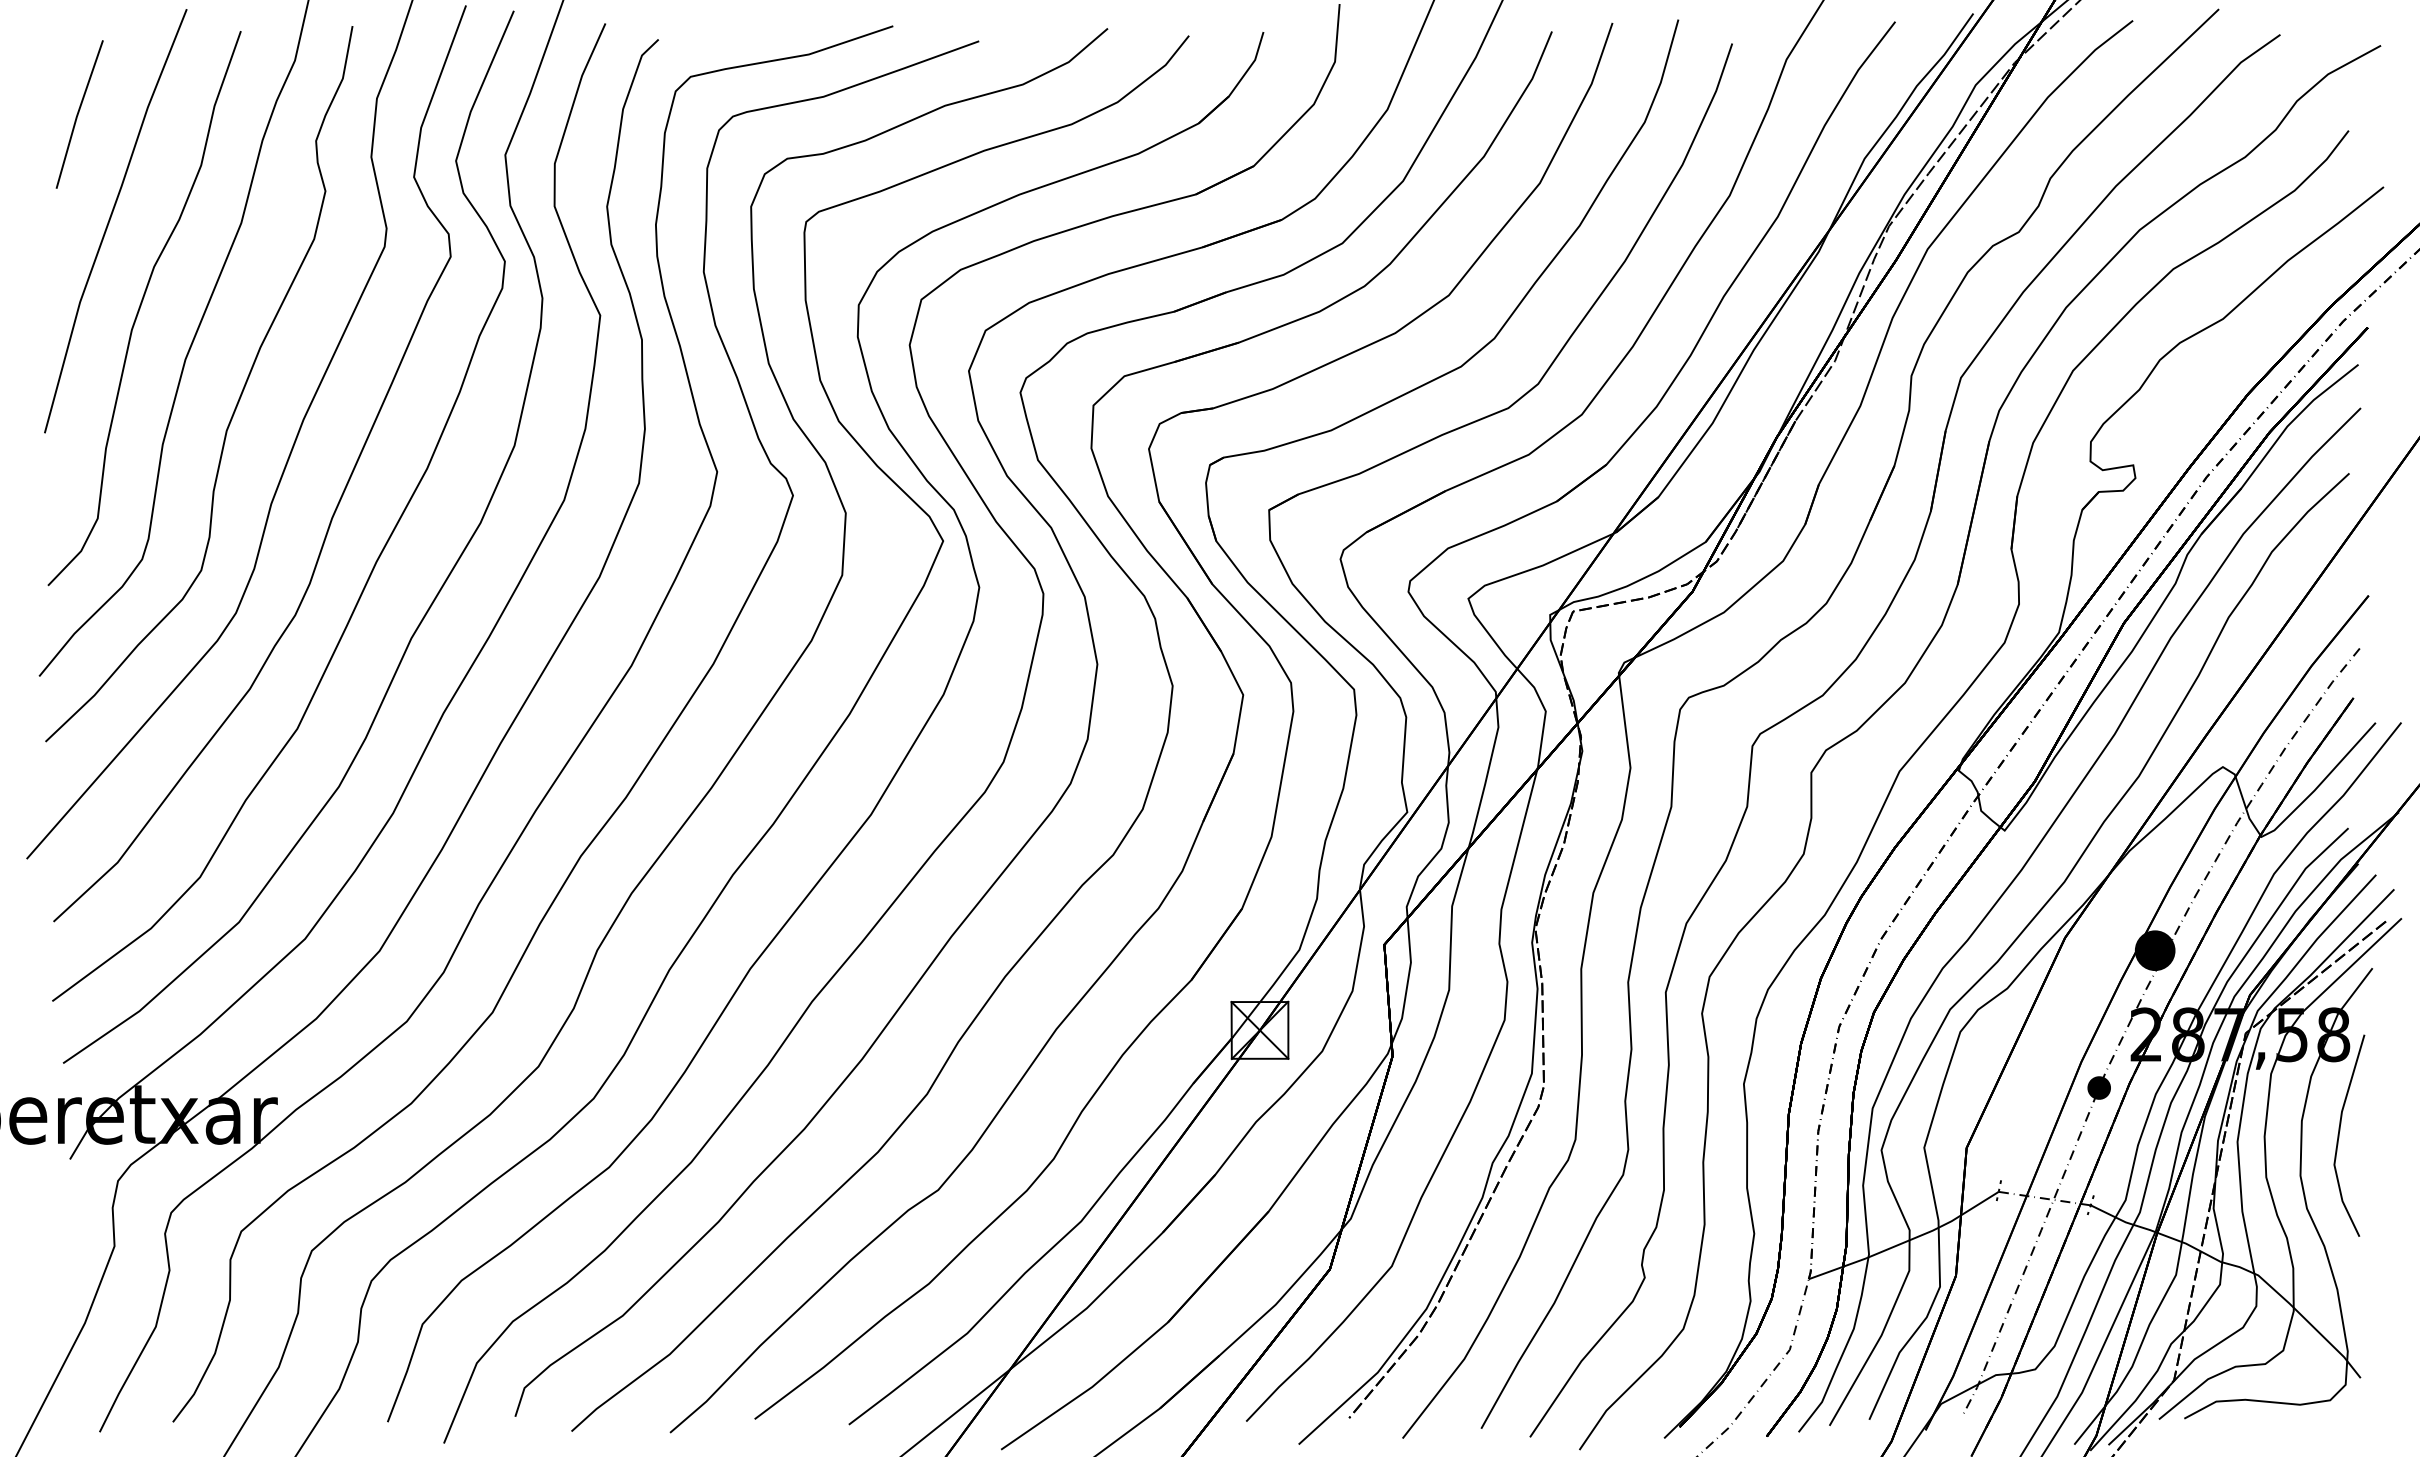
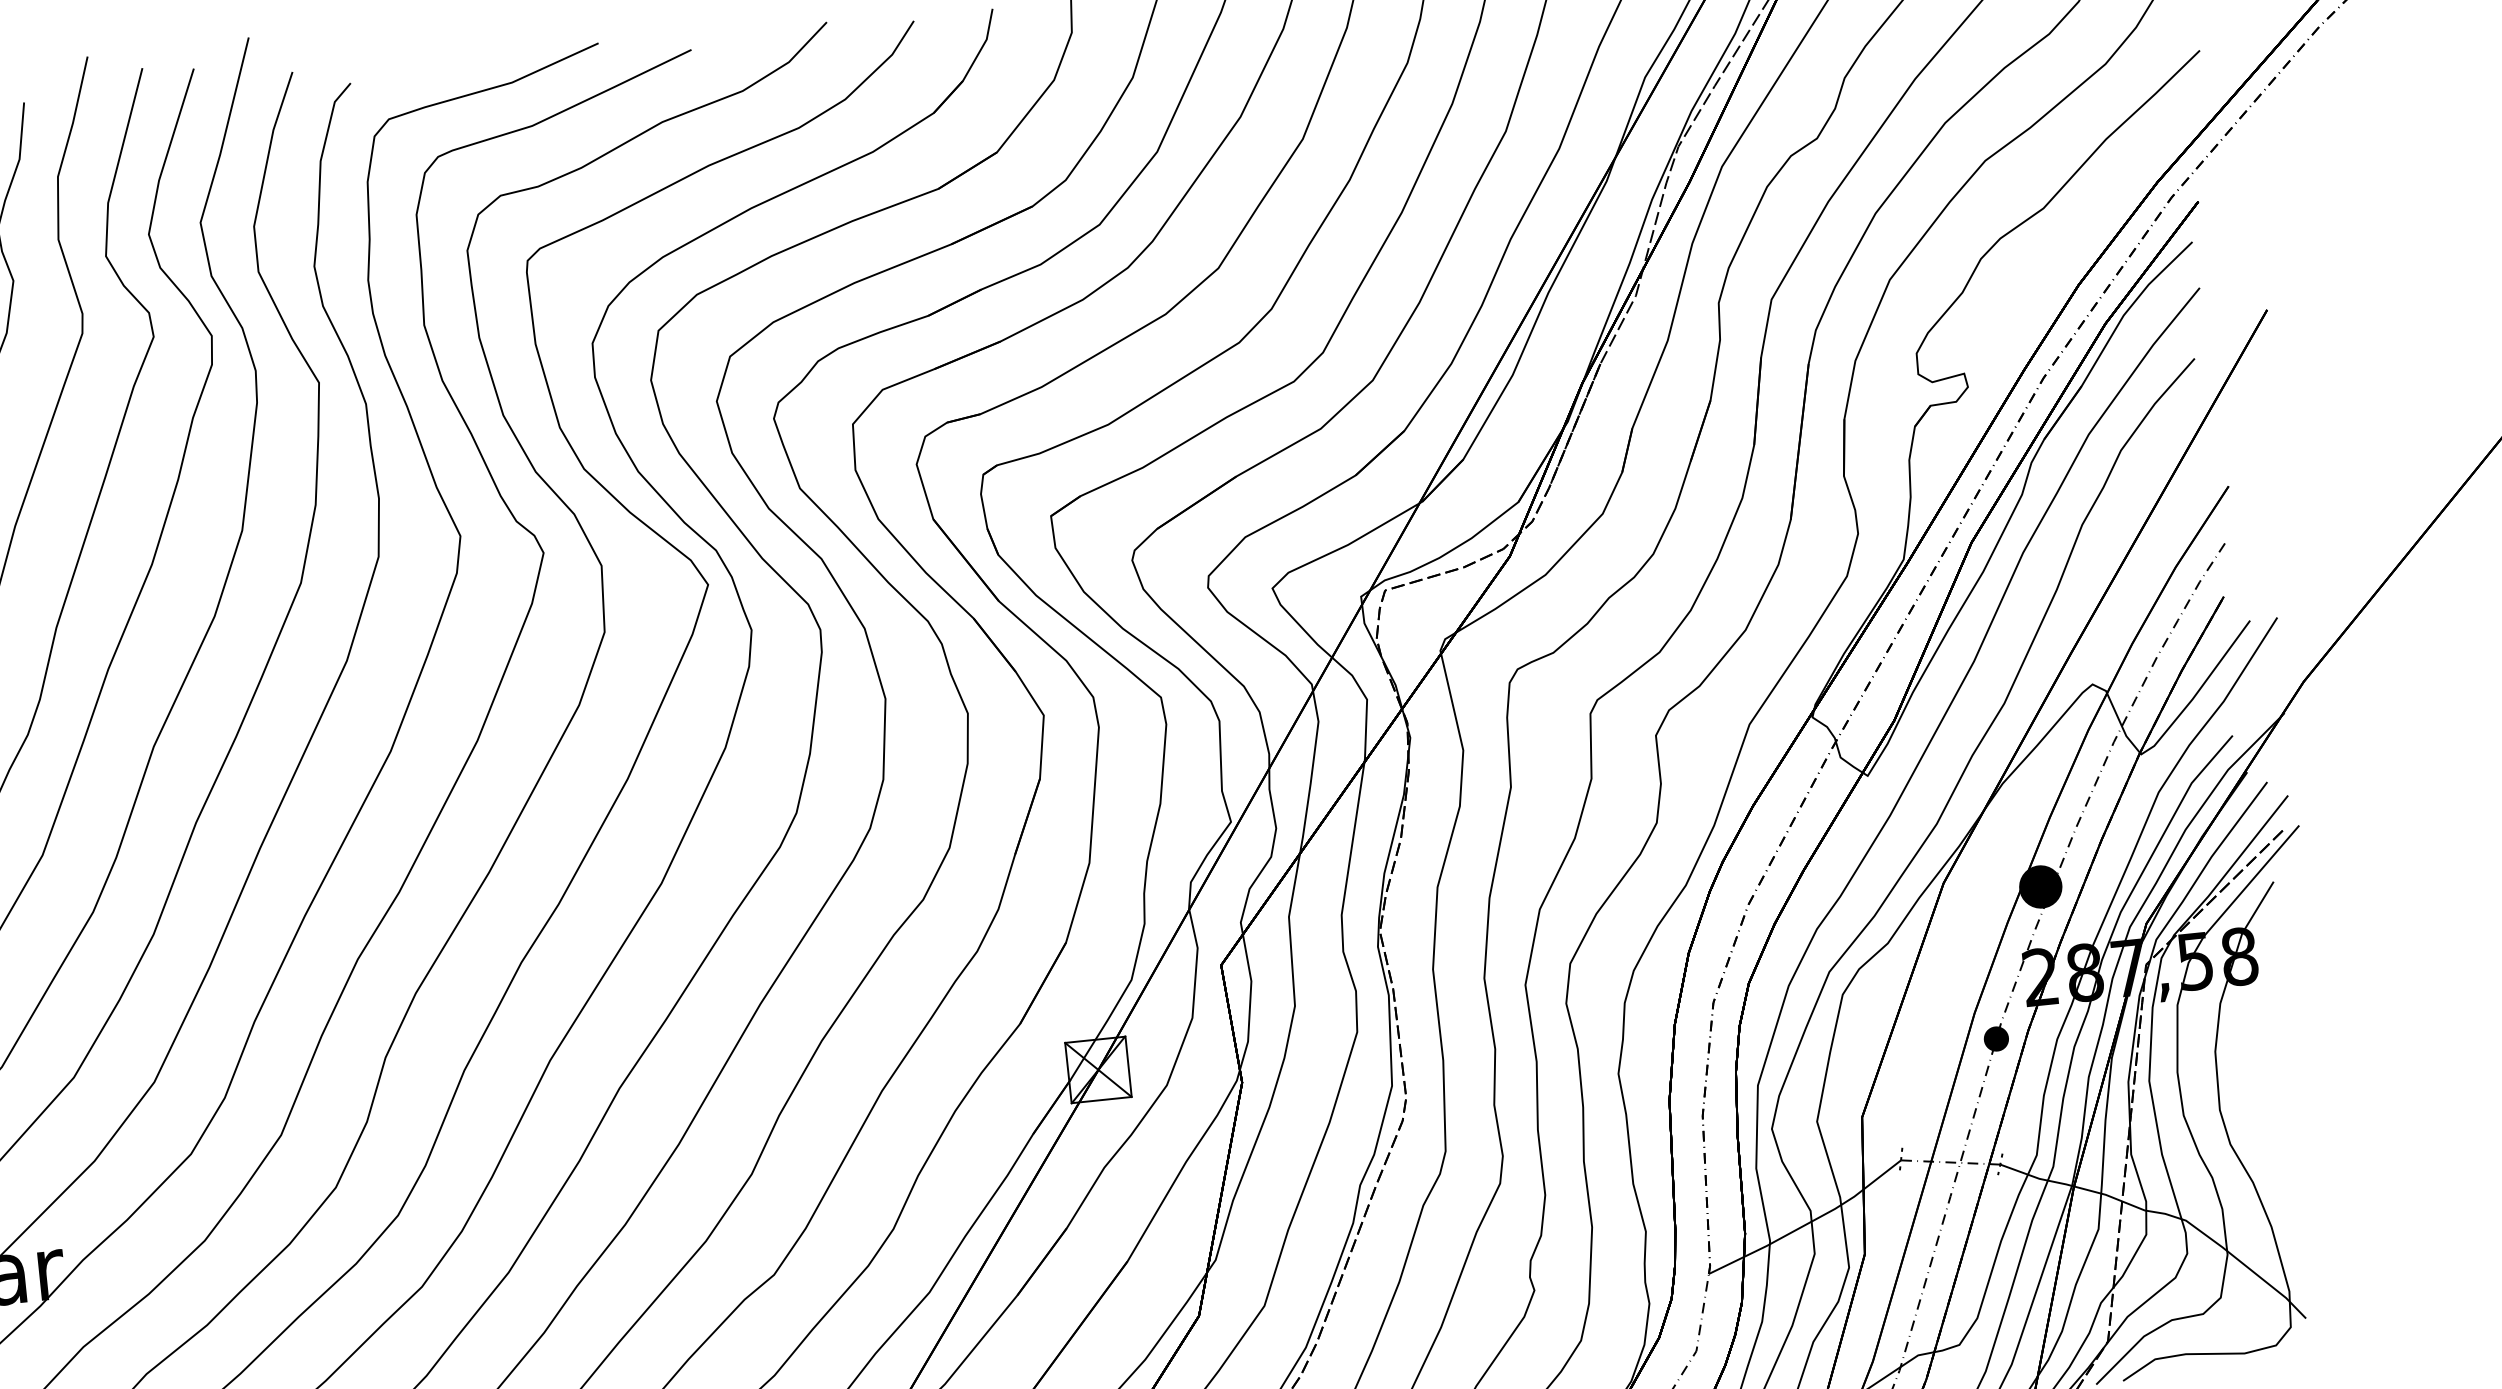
line: (2340, 1131) -> (2257, 1058), removed

